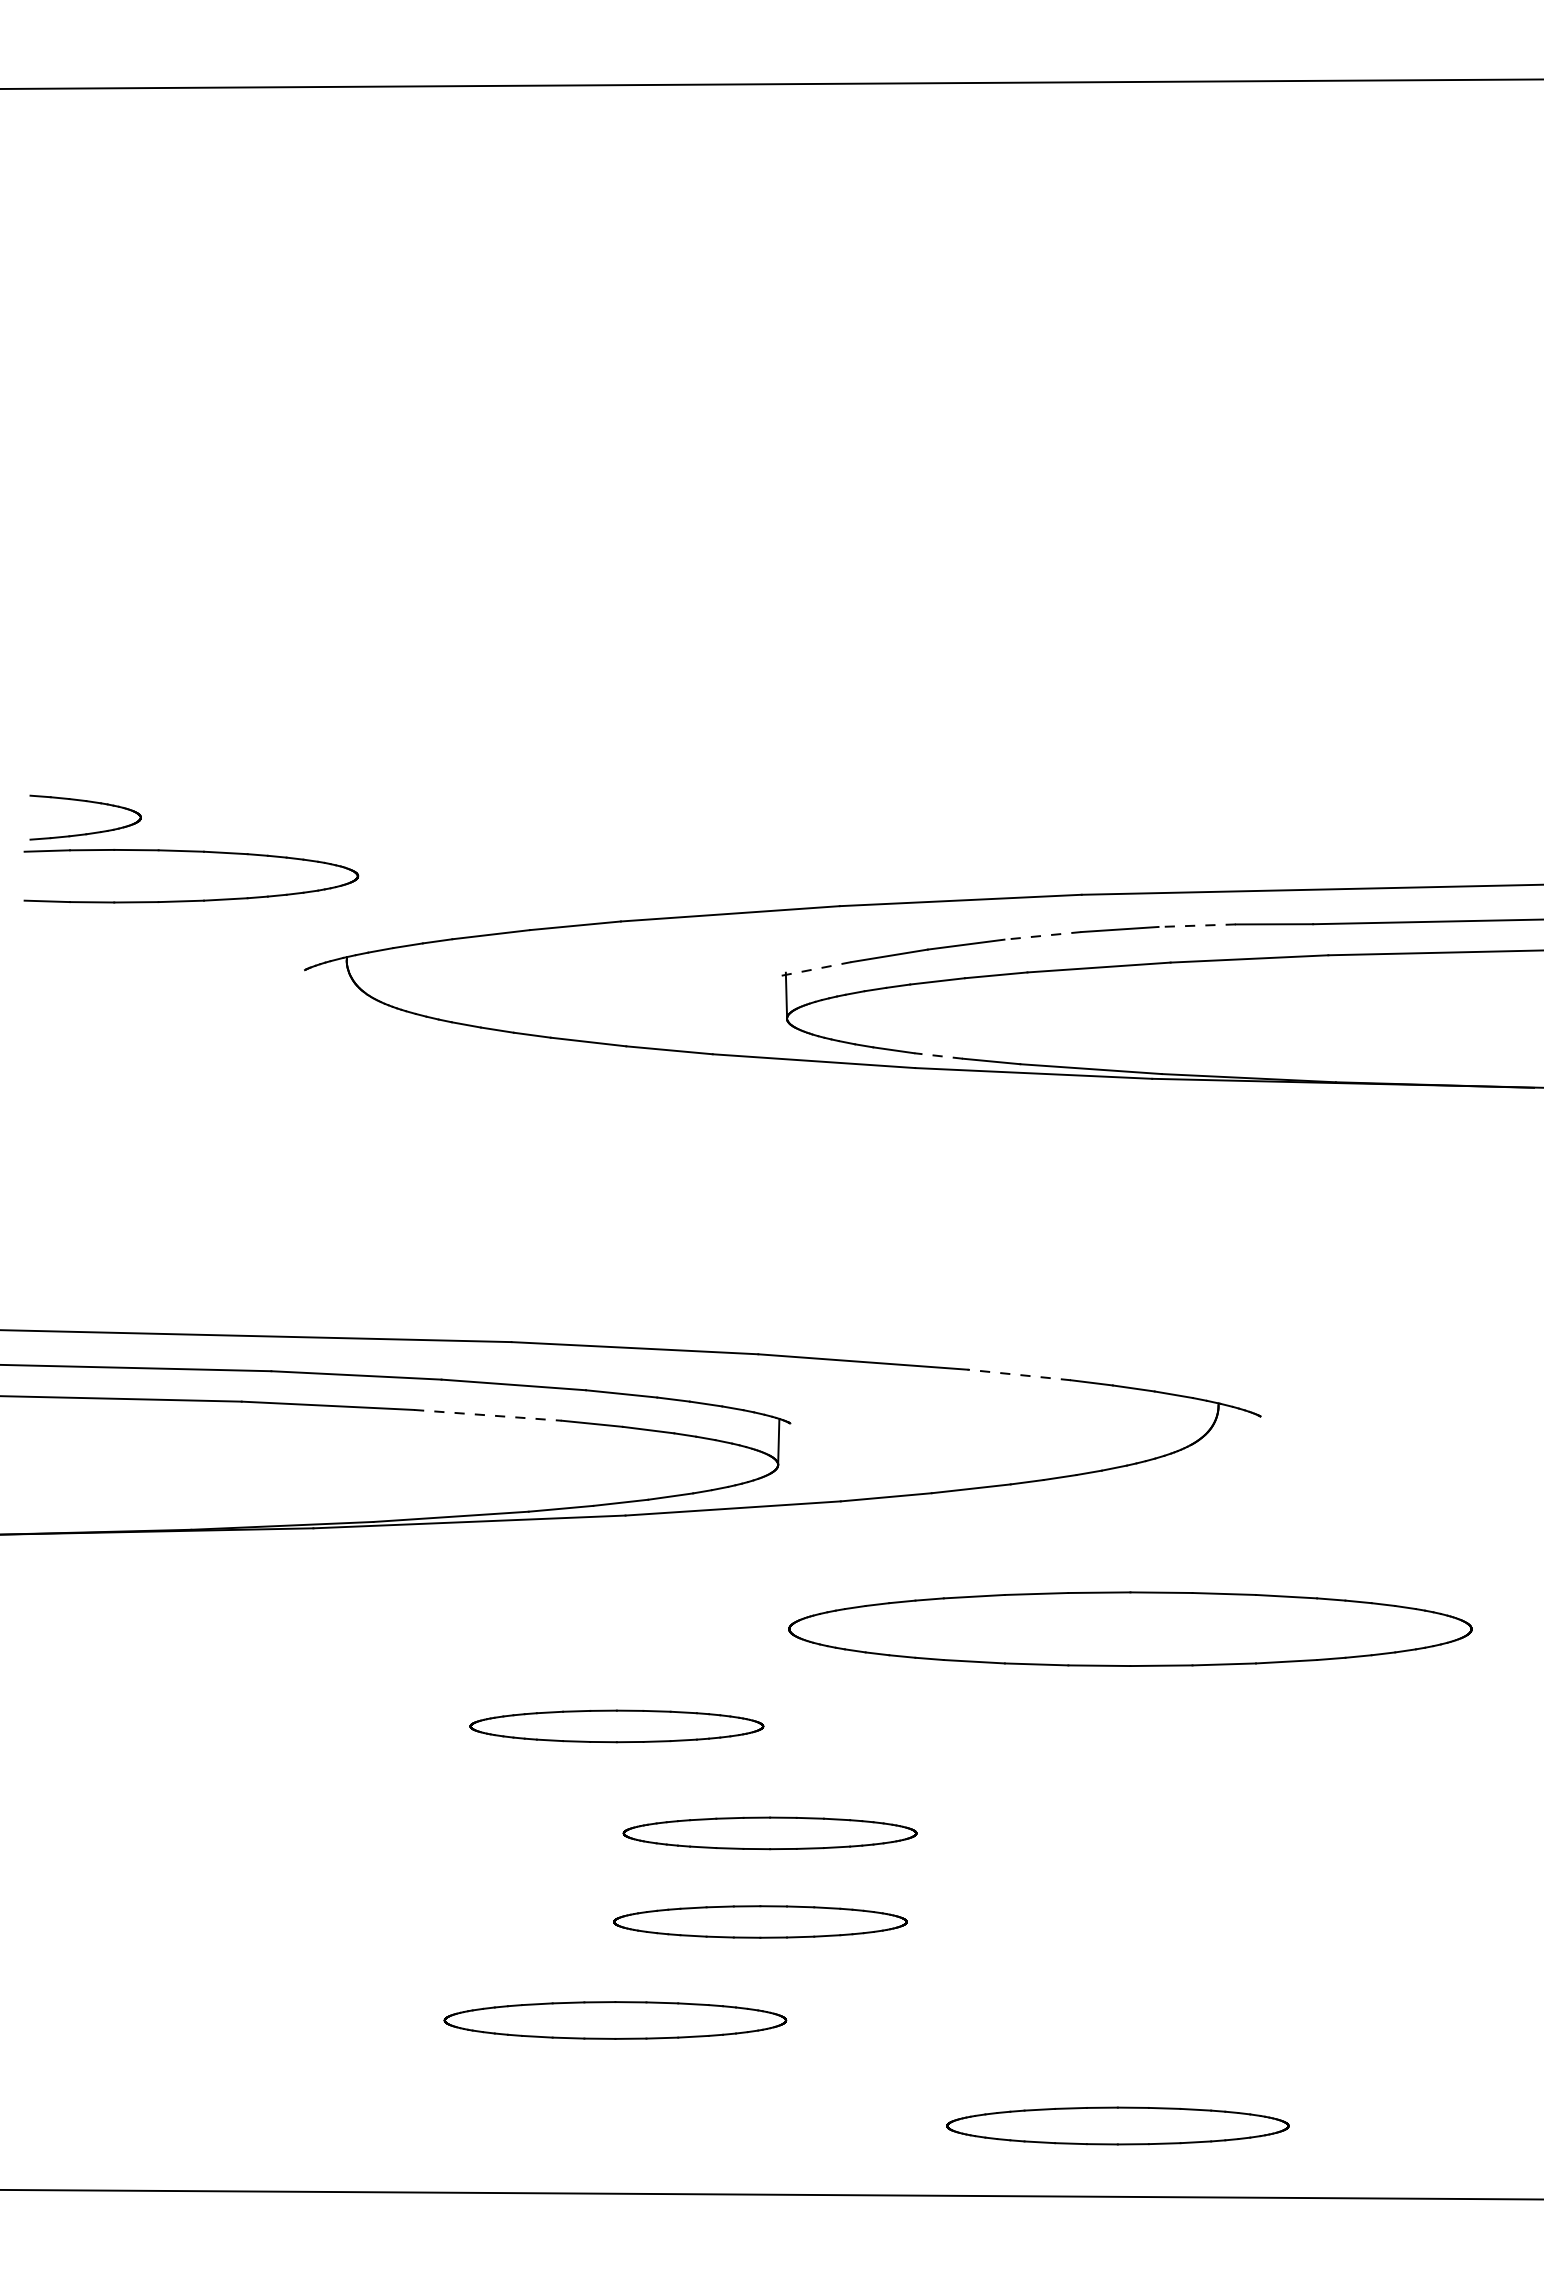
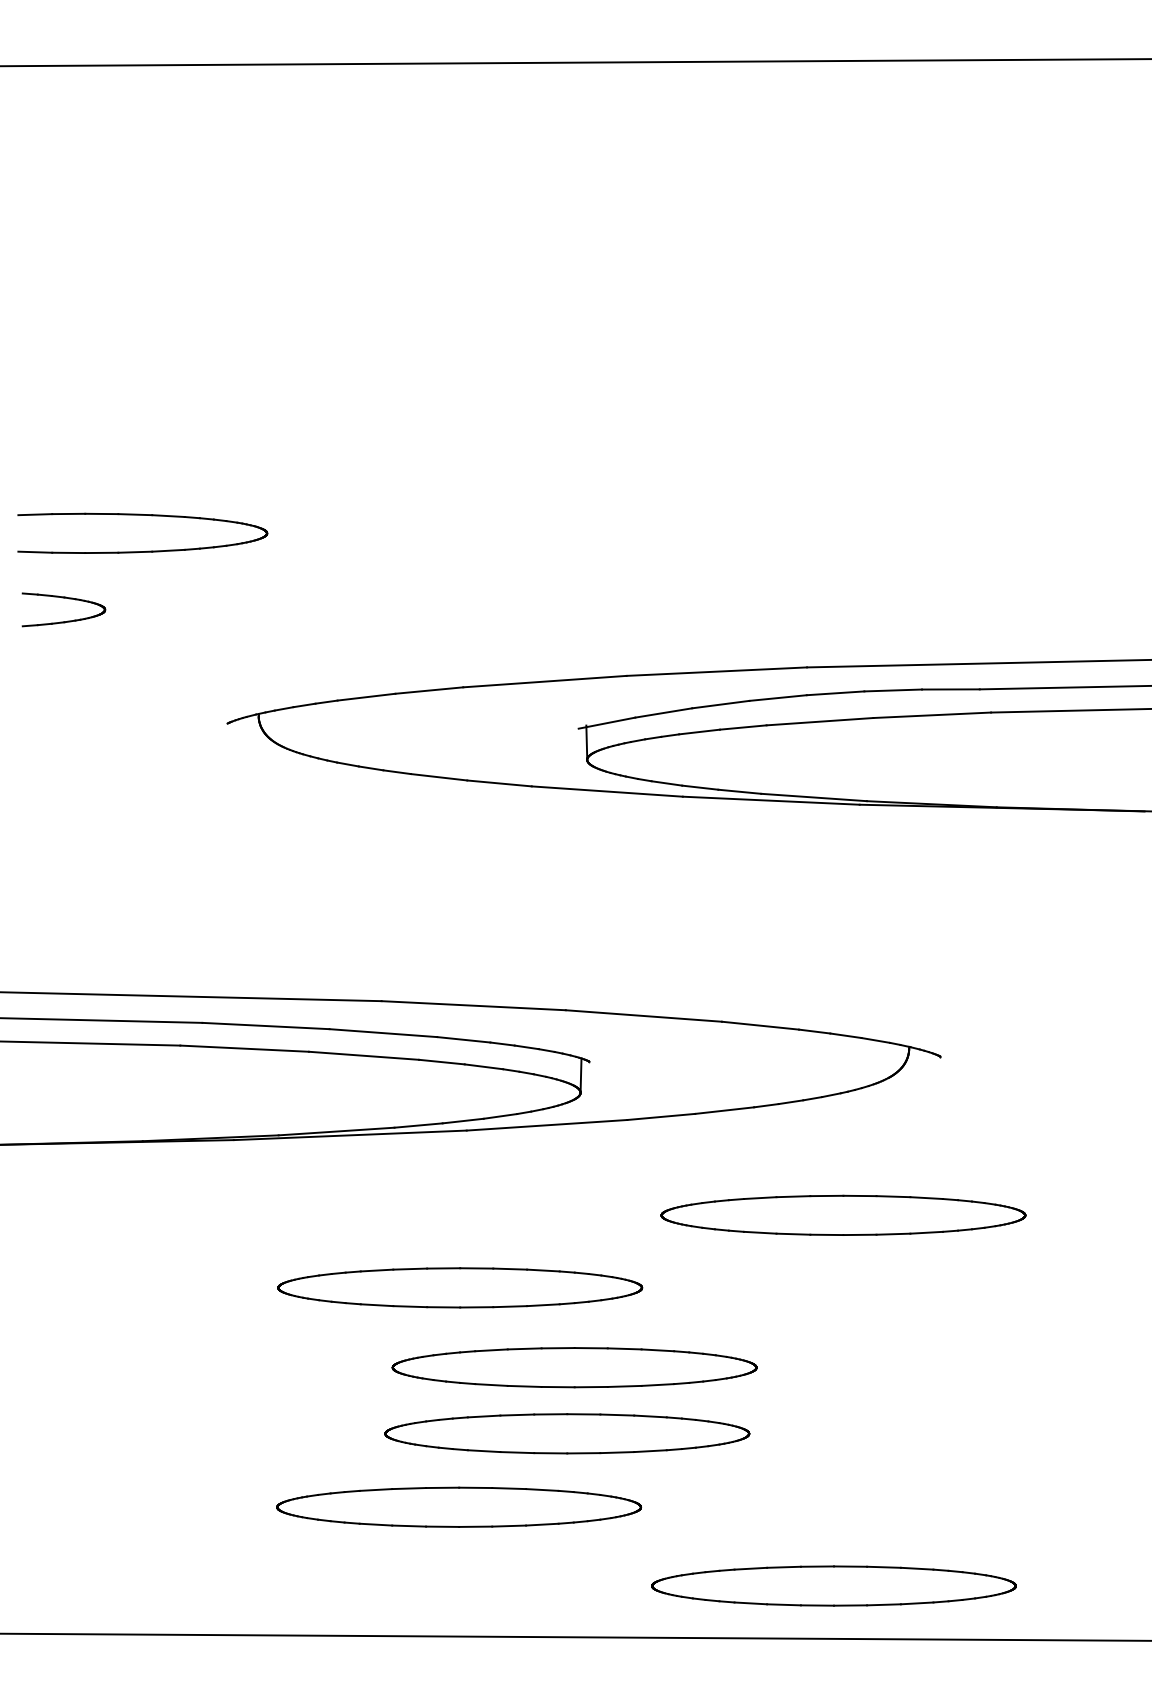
part: (191, 852) -> (142, 515), moved
line: (1197, 925) -> (893, 690), dashed -> solid
line: (1042, 935) -> (777, 697), dashed -> solid
line: (813, 969) -> (606, 723), dashed -> solid
line: (938, 1055) -> (700, 787), dashed -> solid
line: (1019, 1374) -> (760, 1025), dashed -> solid
line: (487, 1415) -> (363, 1055), dashed -> solid
part: (1130, 1629) -> (843, 1215), size x0.71
part: (616, 1726) -> (459, 1287), size x1.67
part: (769, 1833) -> (574, 1367), size x1.67
part: (760, 1921) -> (567, 1433), size x1.67
part: (615, 2020) -> (459, 1507), size x1.43
part: (1117, 2125) -> (833, 1585), size x1.43

